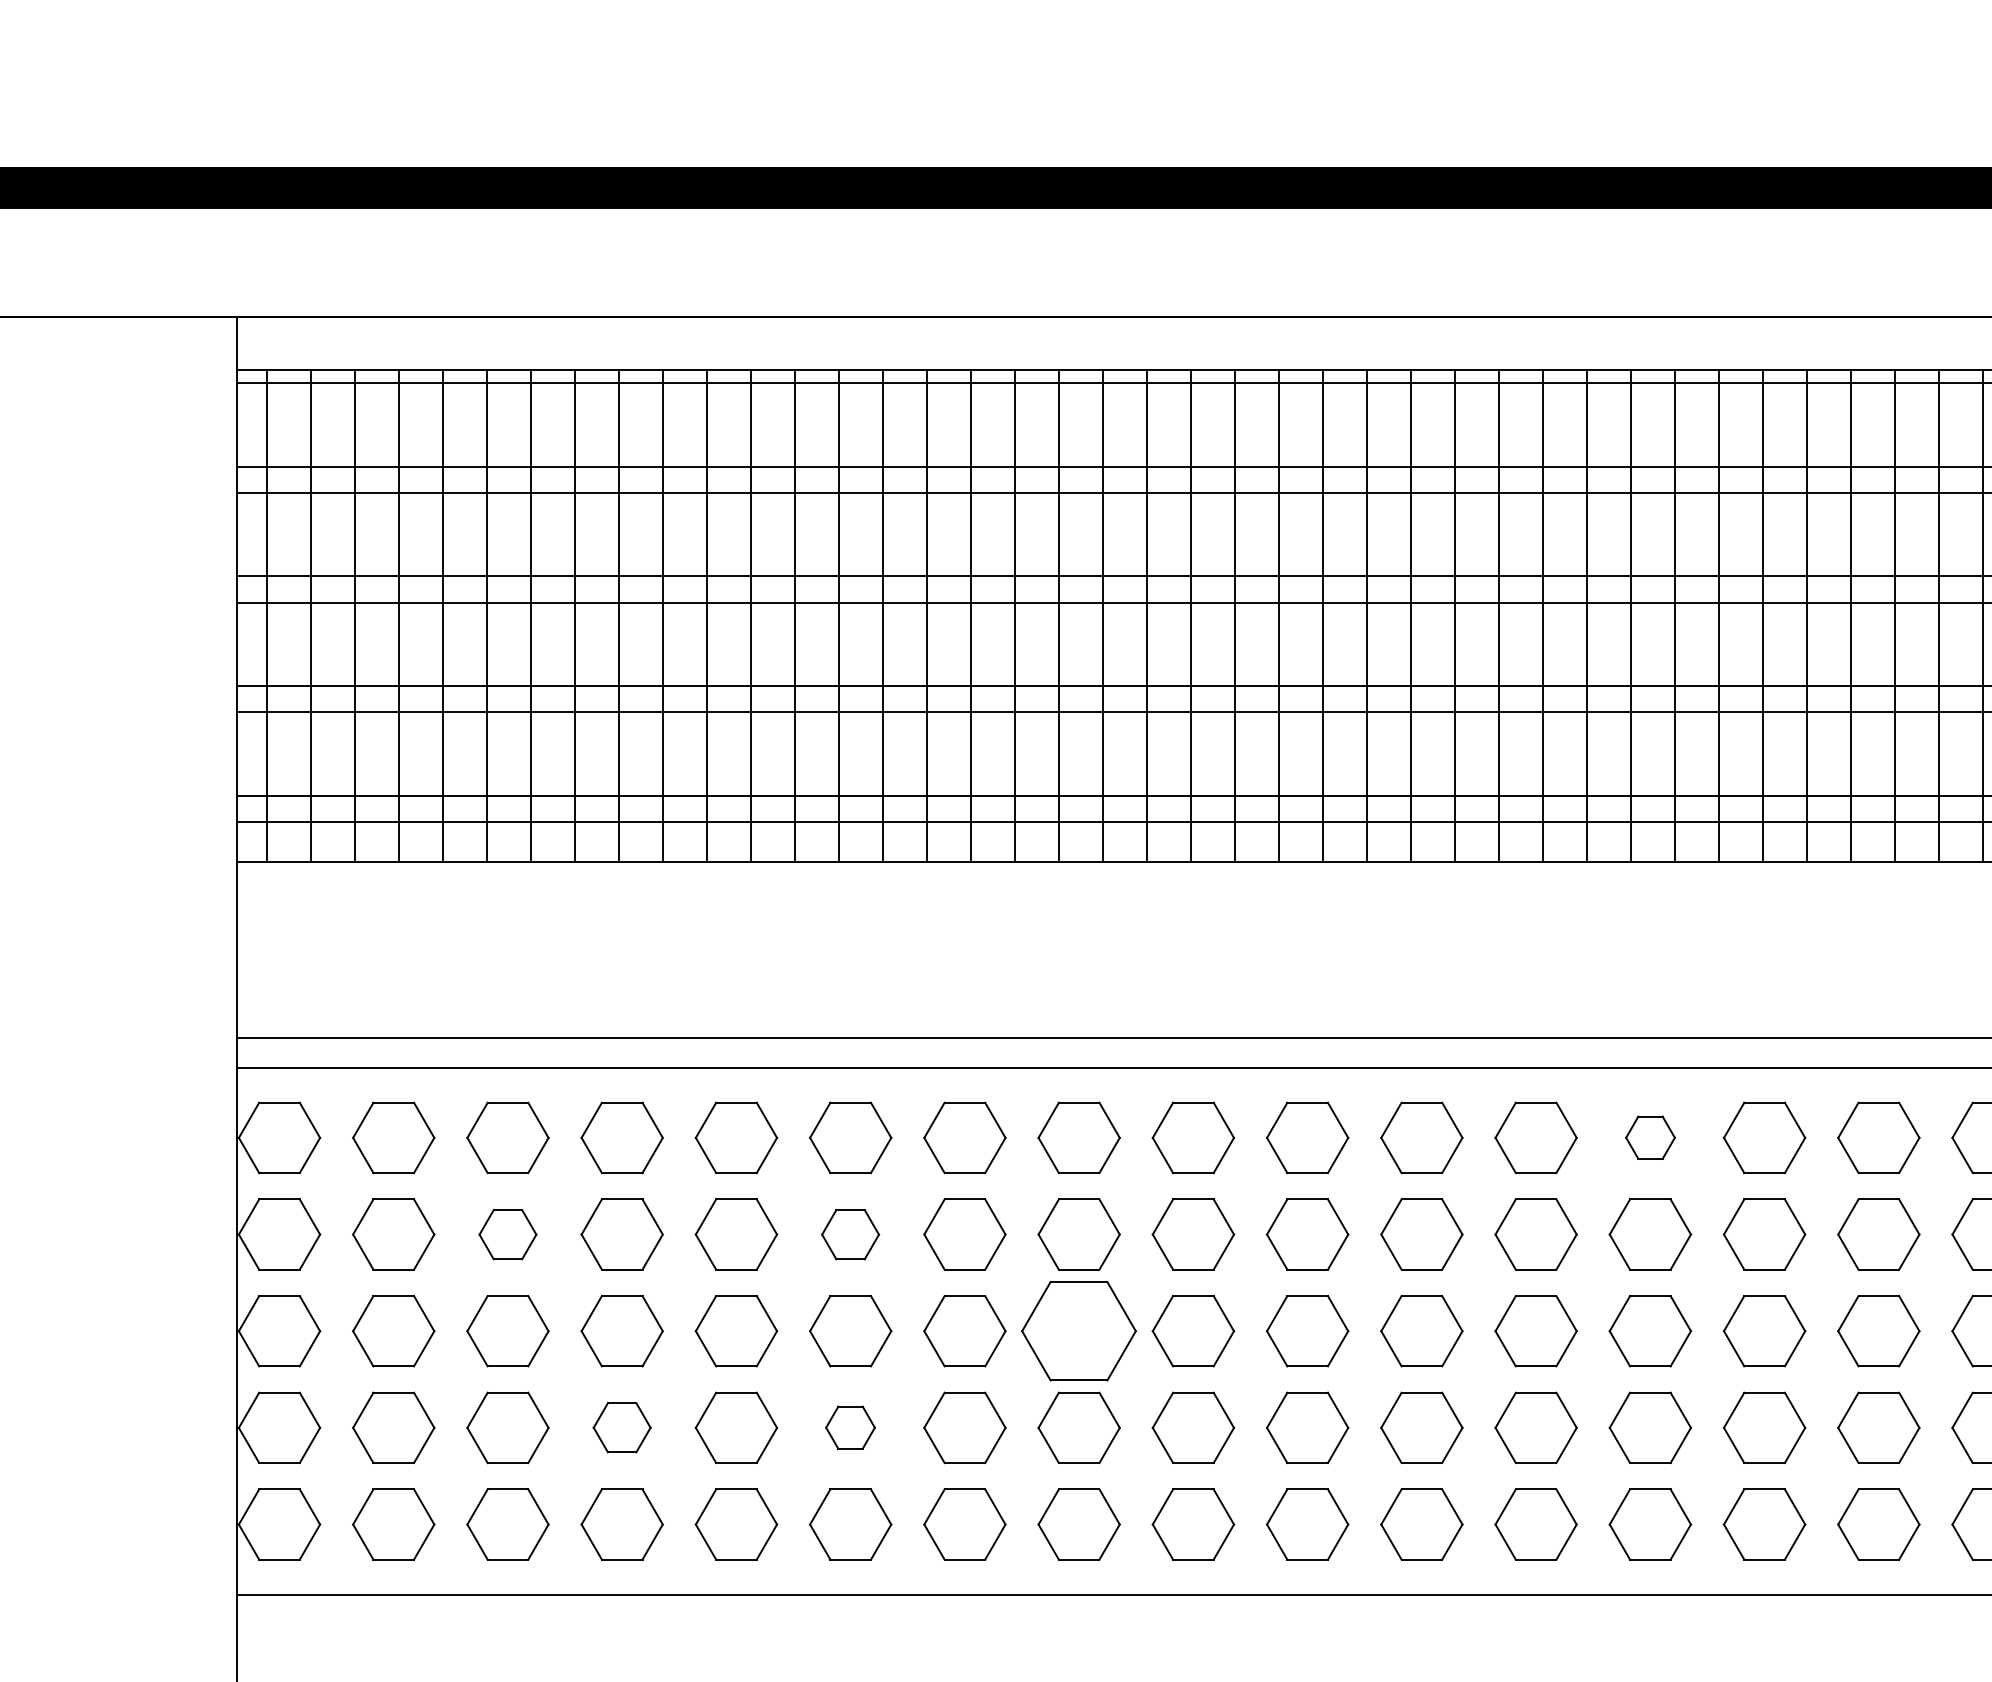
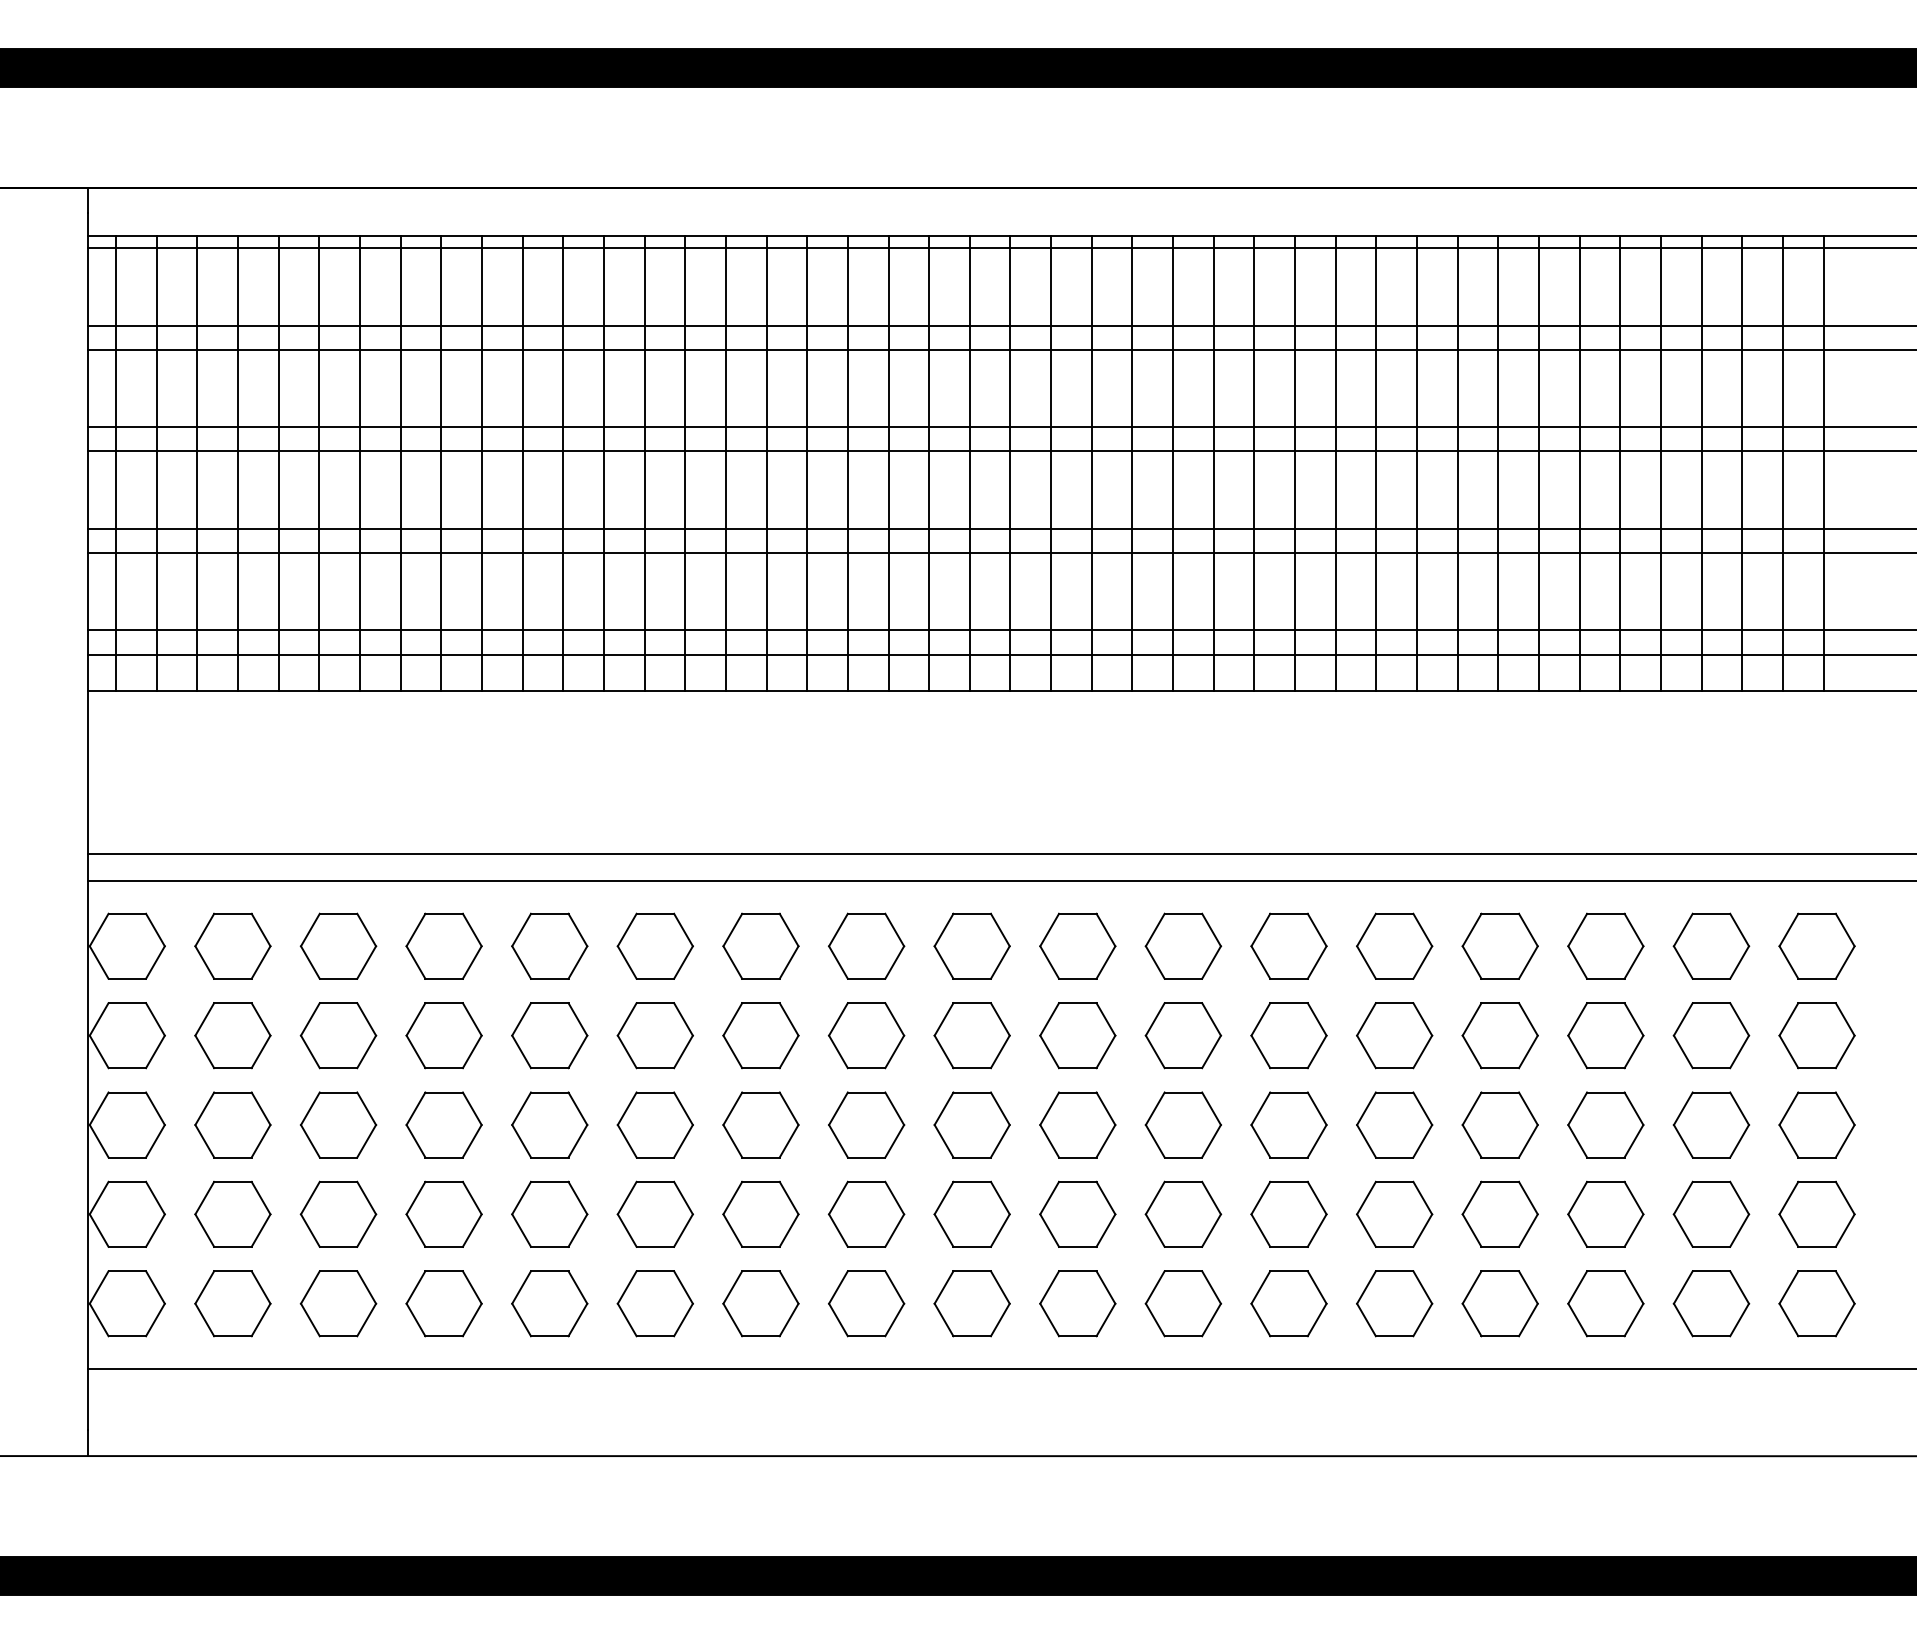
part: (1650, 1137) -> (1394, 945), size x1.67
part: (507, 1234) -> (338, 1035), size x1.43
part: (849, 1234) -> (654, 1035), size x1.43
part: (1079, 1330) -> (866, 1124), size x0.71
part: (621, 1426) -> (443, 1213), size x1.43
part: (849, 1426) -> (654, 1213), size x1.67

